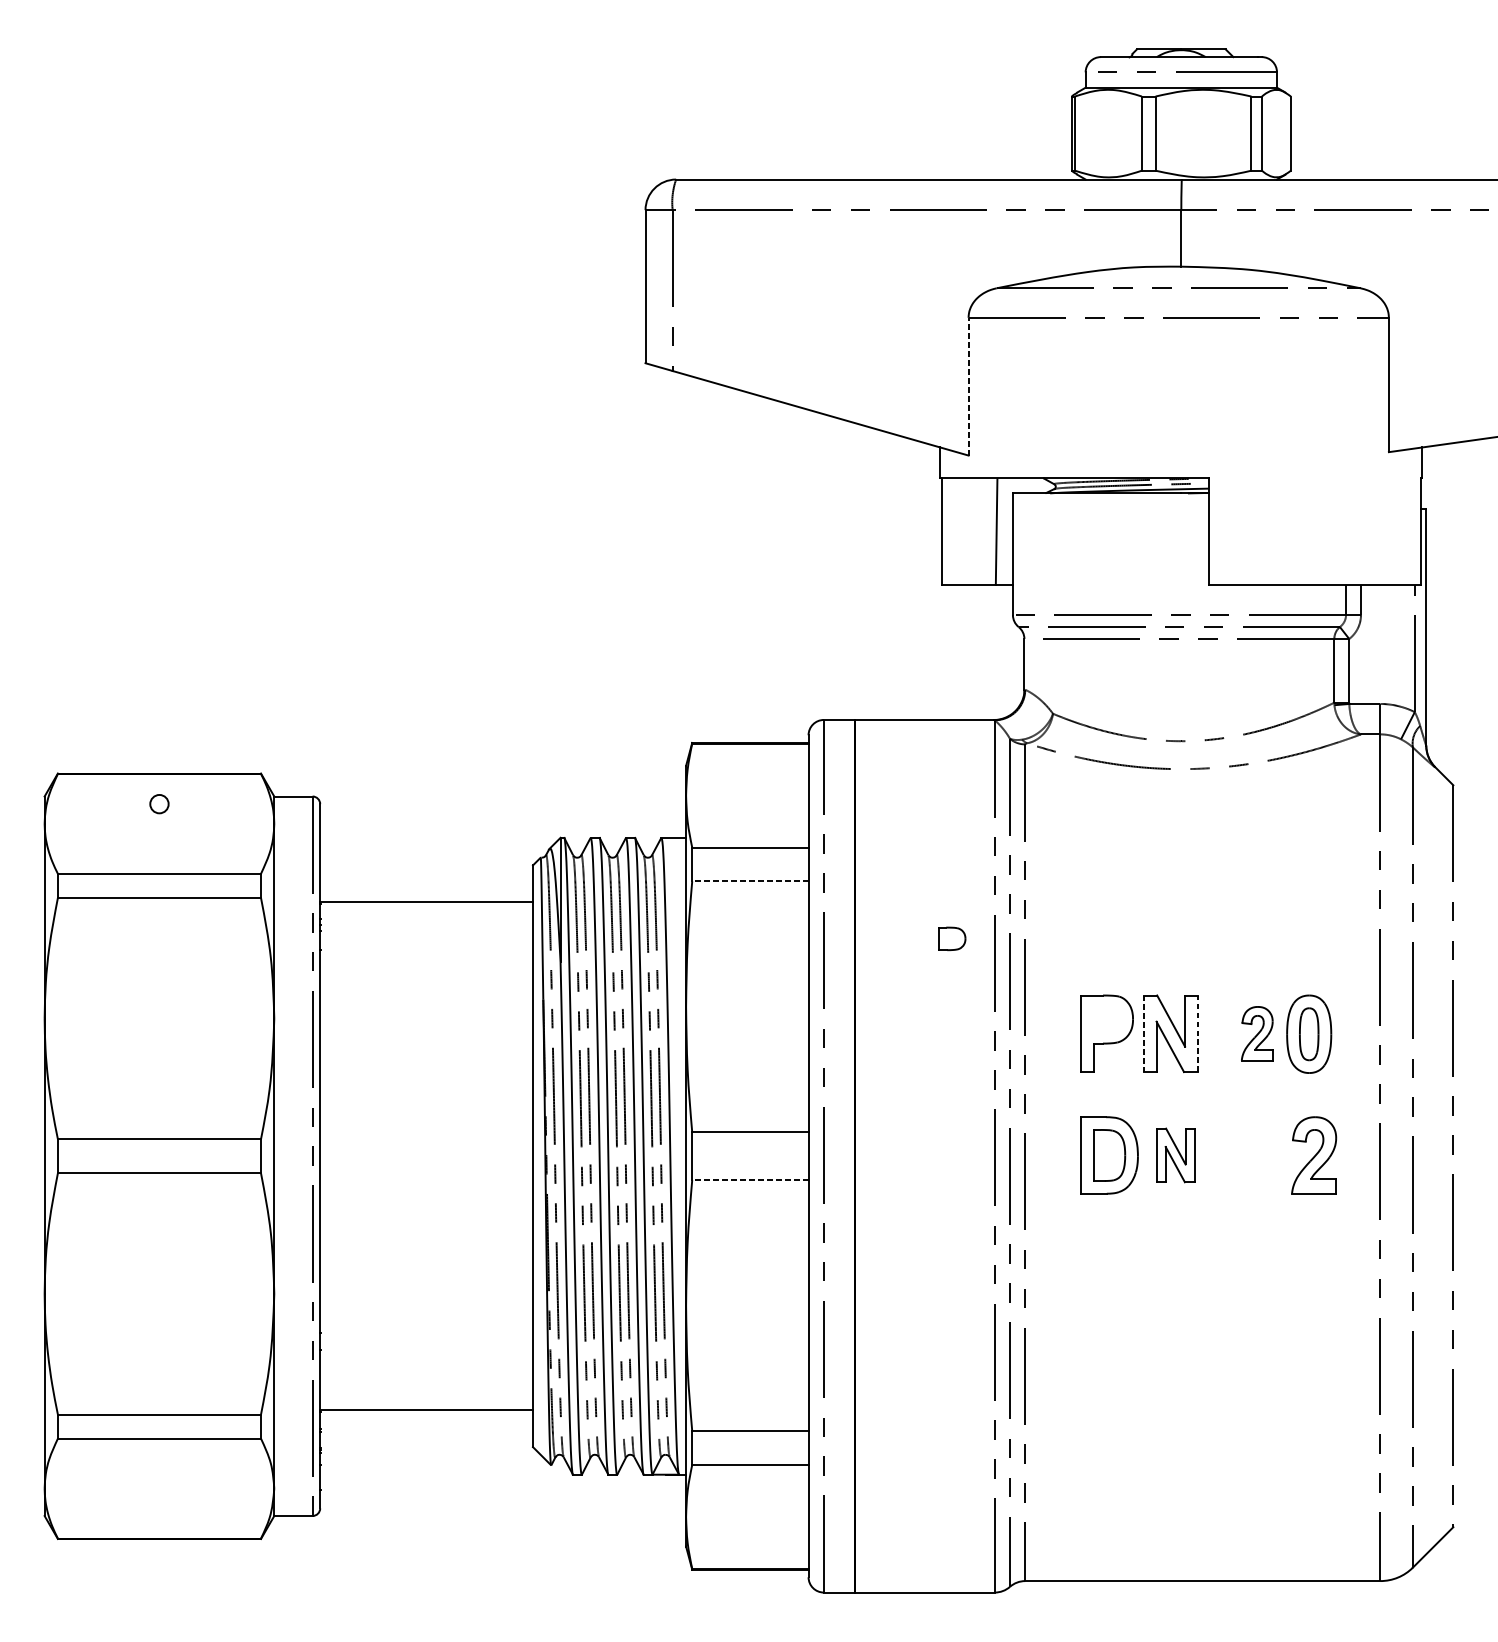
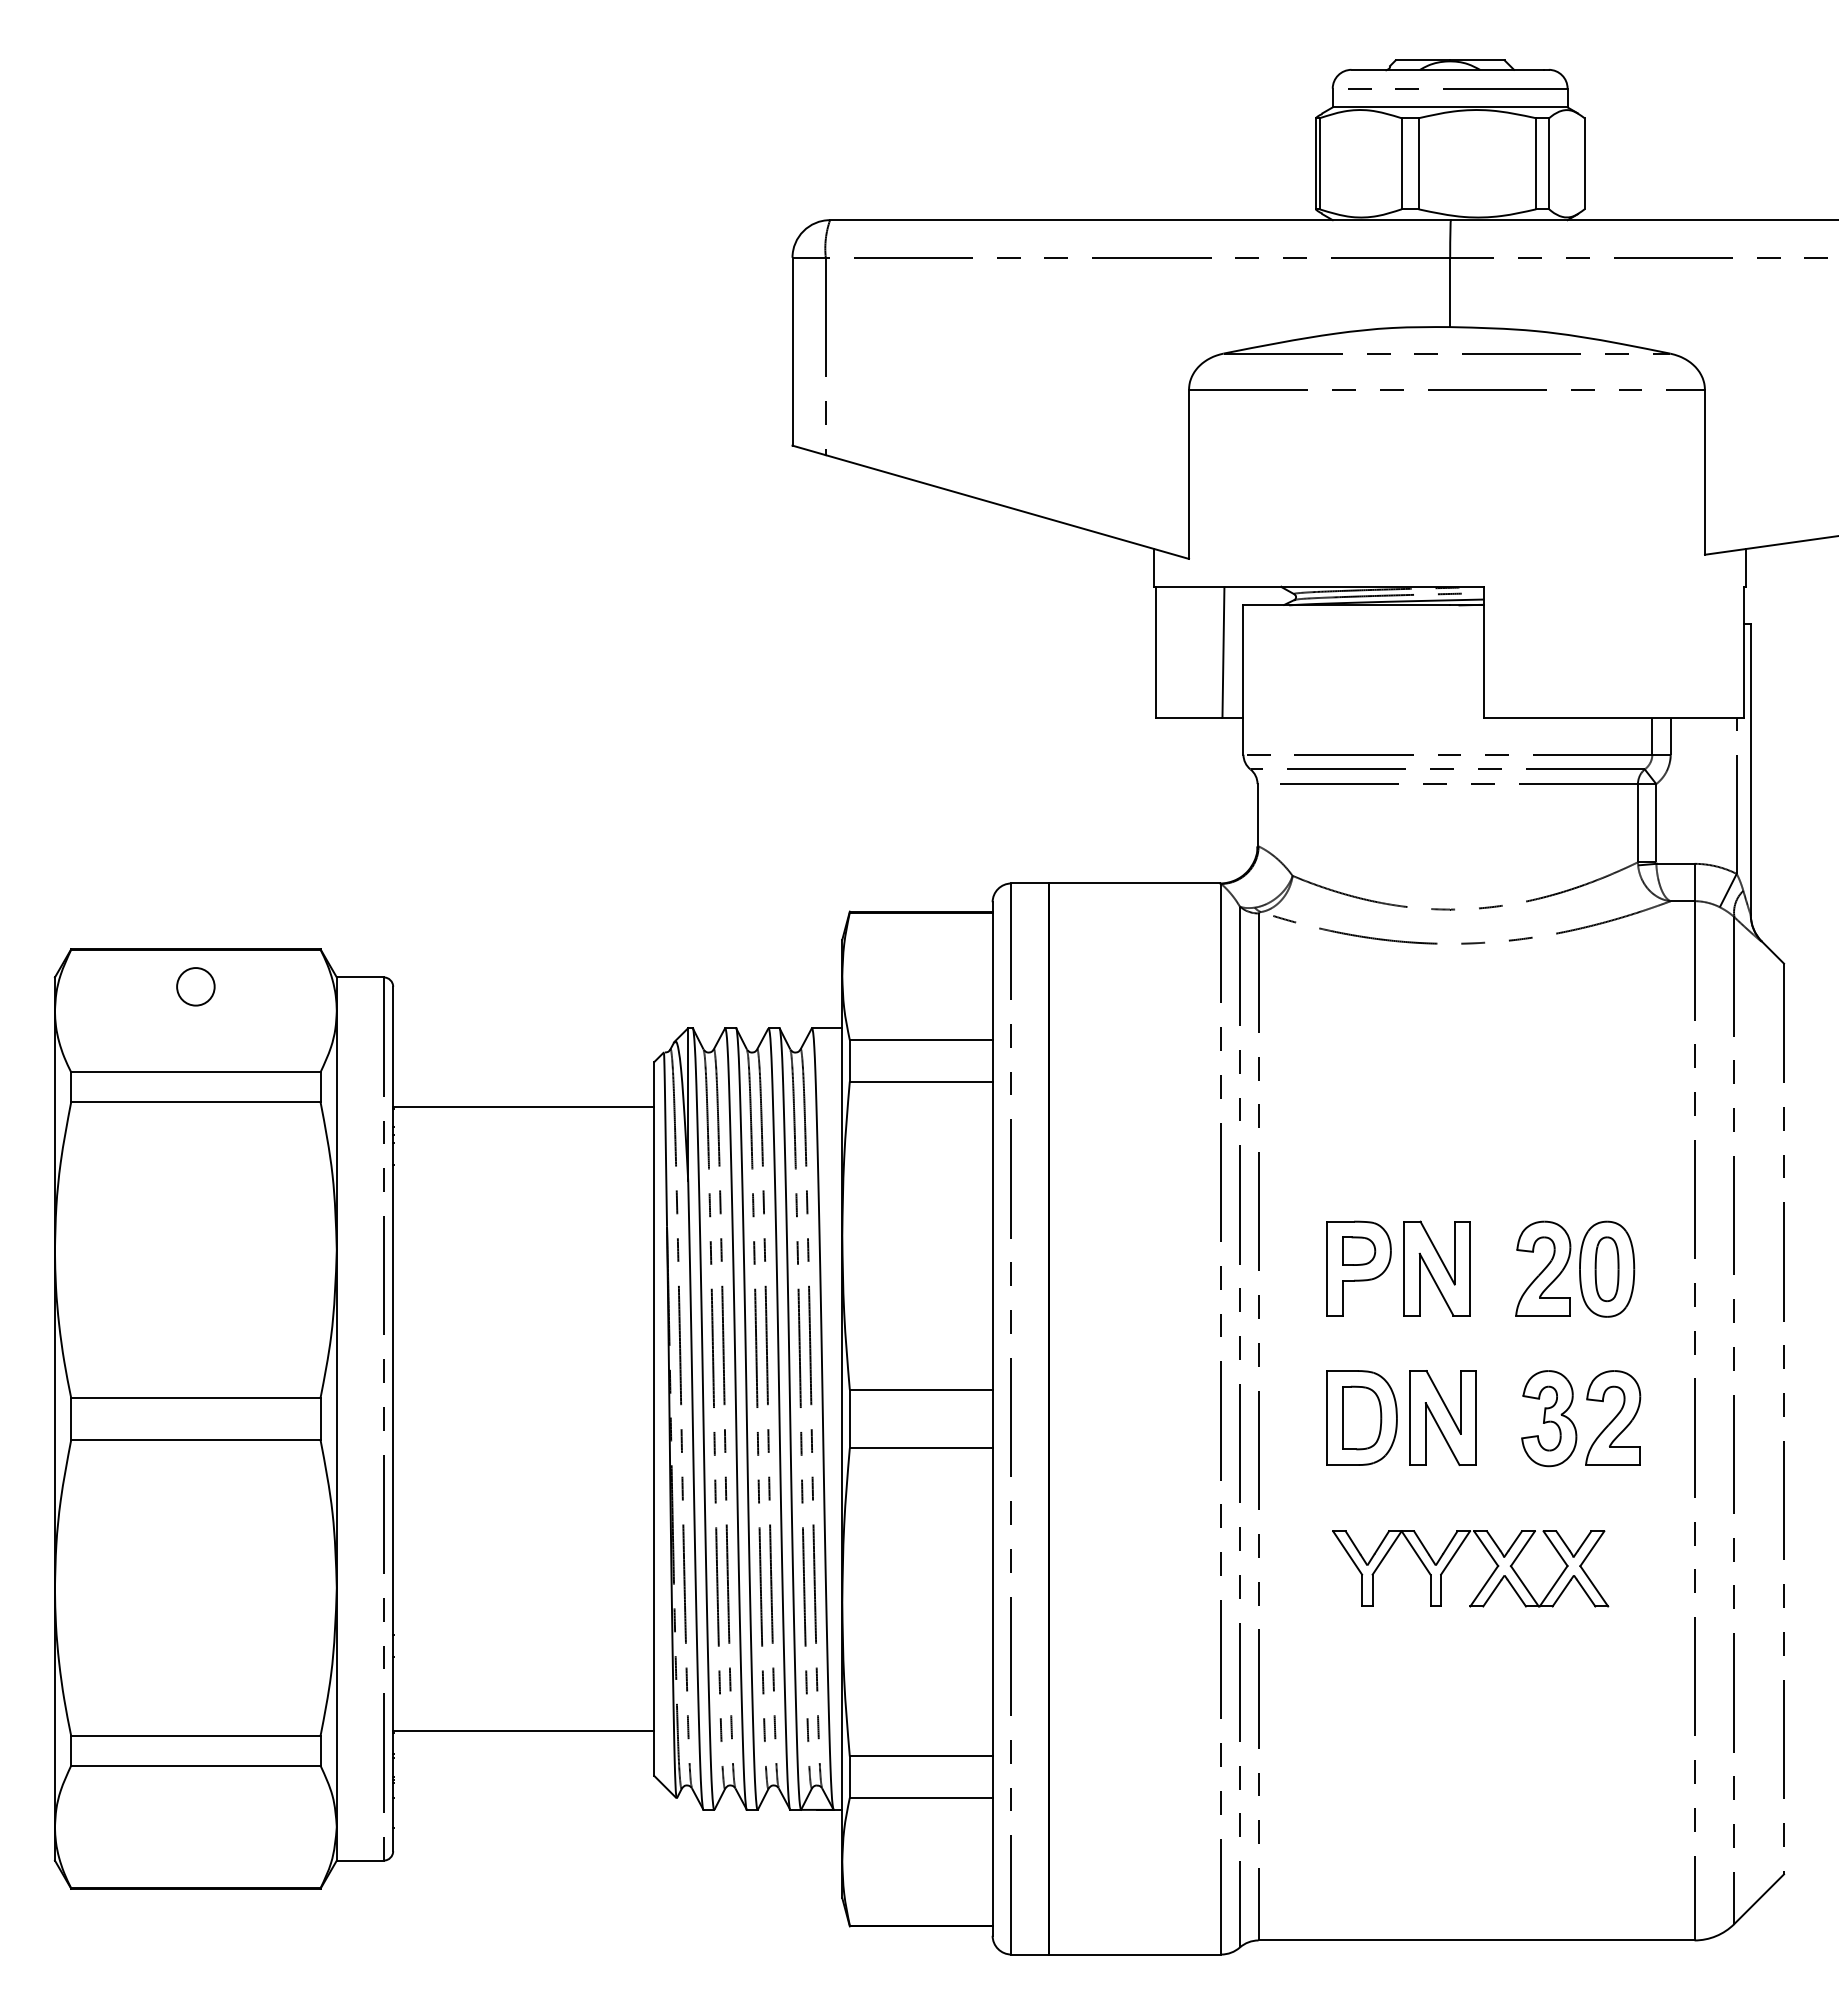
line: (968, 386) -> (1189, 474), dashed -> solid
circle: (159, 803) -> (195, 986), size x1.67
line: (749, 881) -> (920, 1081), dashed -> solid
part: (952, 938) -> (1359, 1250), moved
line: (1144, 1033) -> (1404, 1268), dashed -> solid
line: (1197, 1033) -> (1470, 1268), dashed -> solid
part: (1257, 1033) -> (1543, 1268), size x1.43
part: (1175, 1155) -> (1442, 1417), size x1.43
part: (1262, 1155) -> (1549, 1418), added
line: (749, 1180) -> (920, 1448), dashed -> solid
part: (1184, 1268) -> (1454, 1556), added

